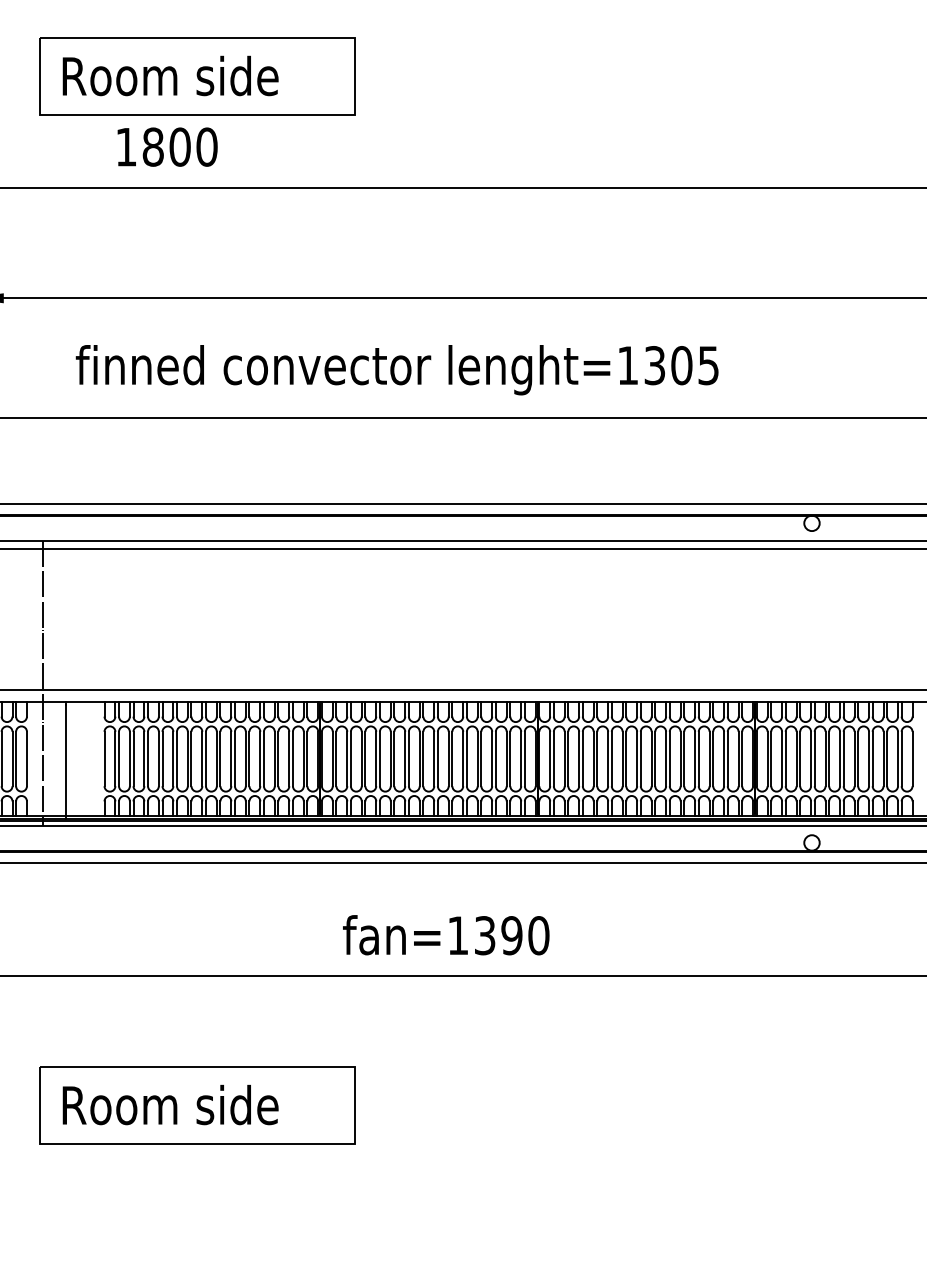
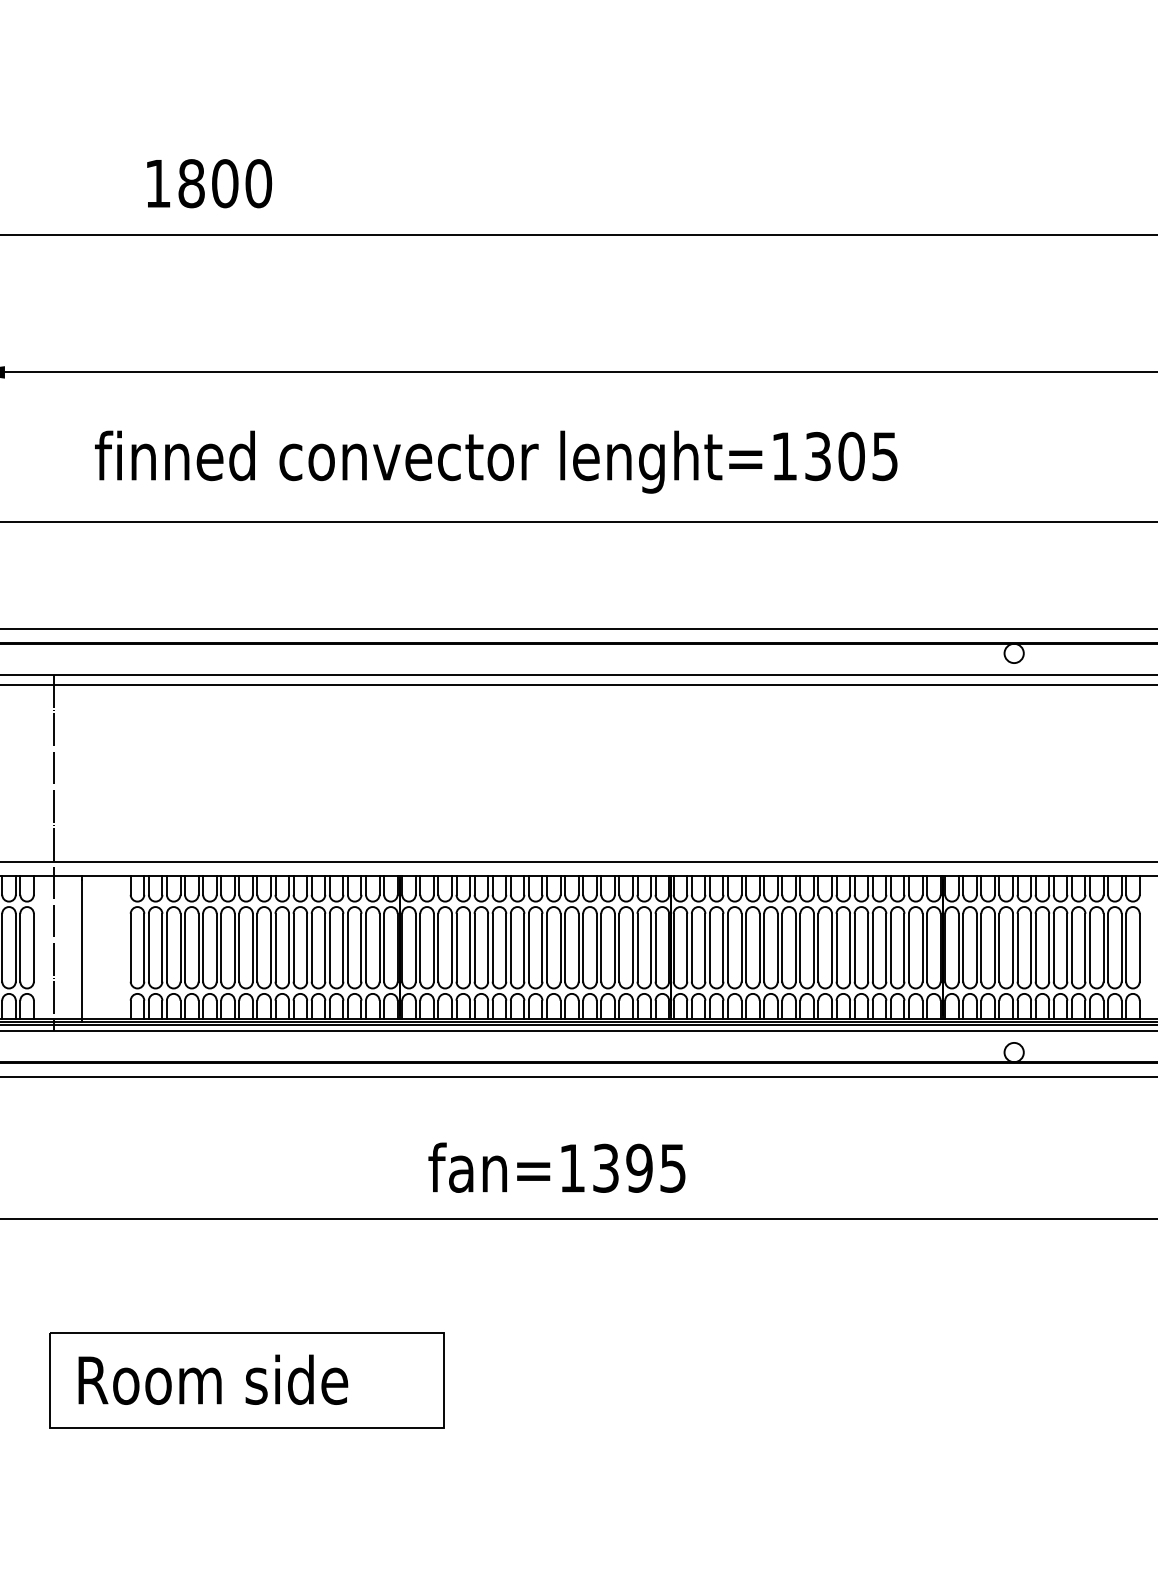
part: (197, 76) -> (246, 95), removed
text: (539, 934) -> (673, 1167), 1390 -> 1395

